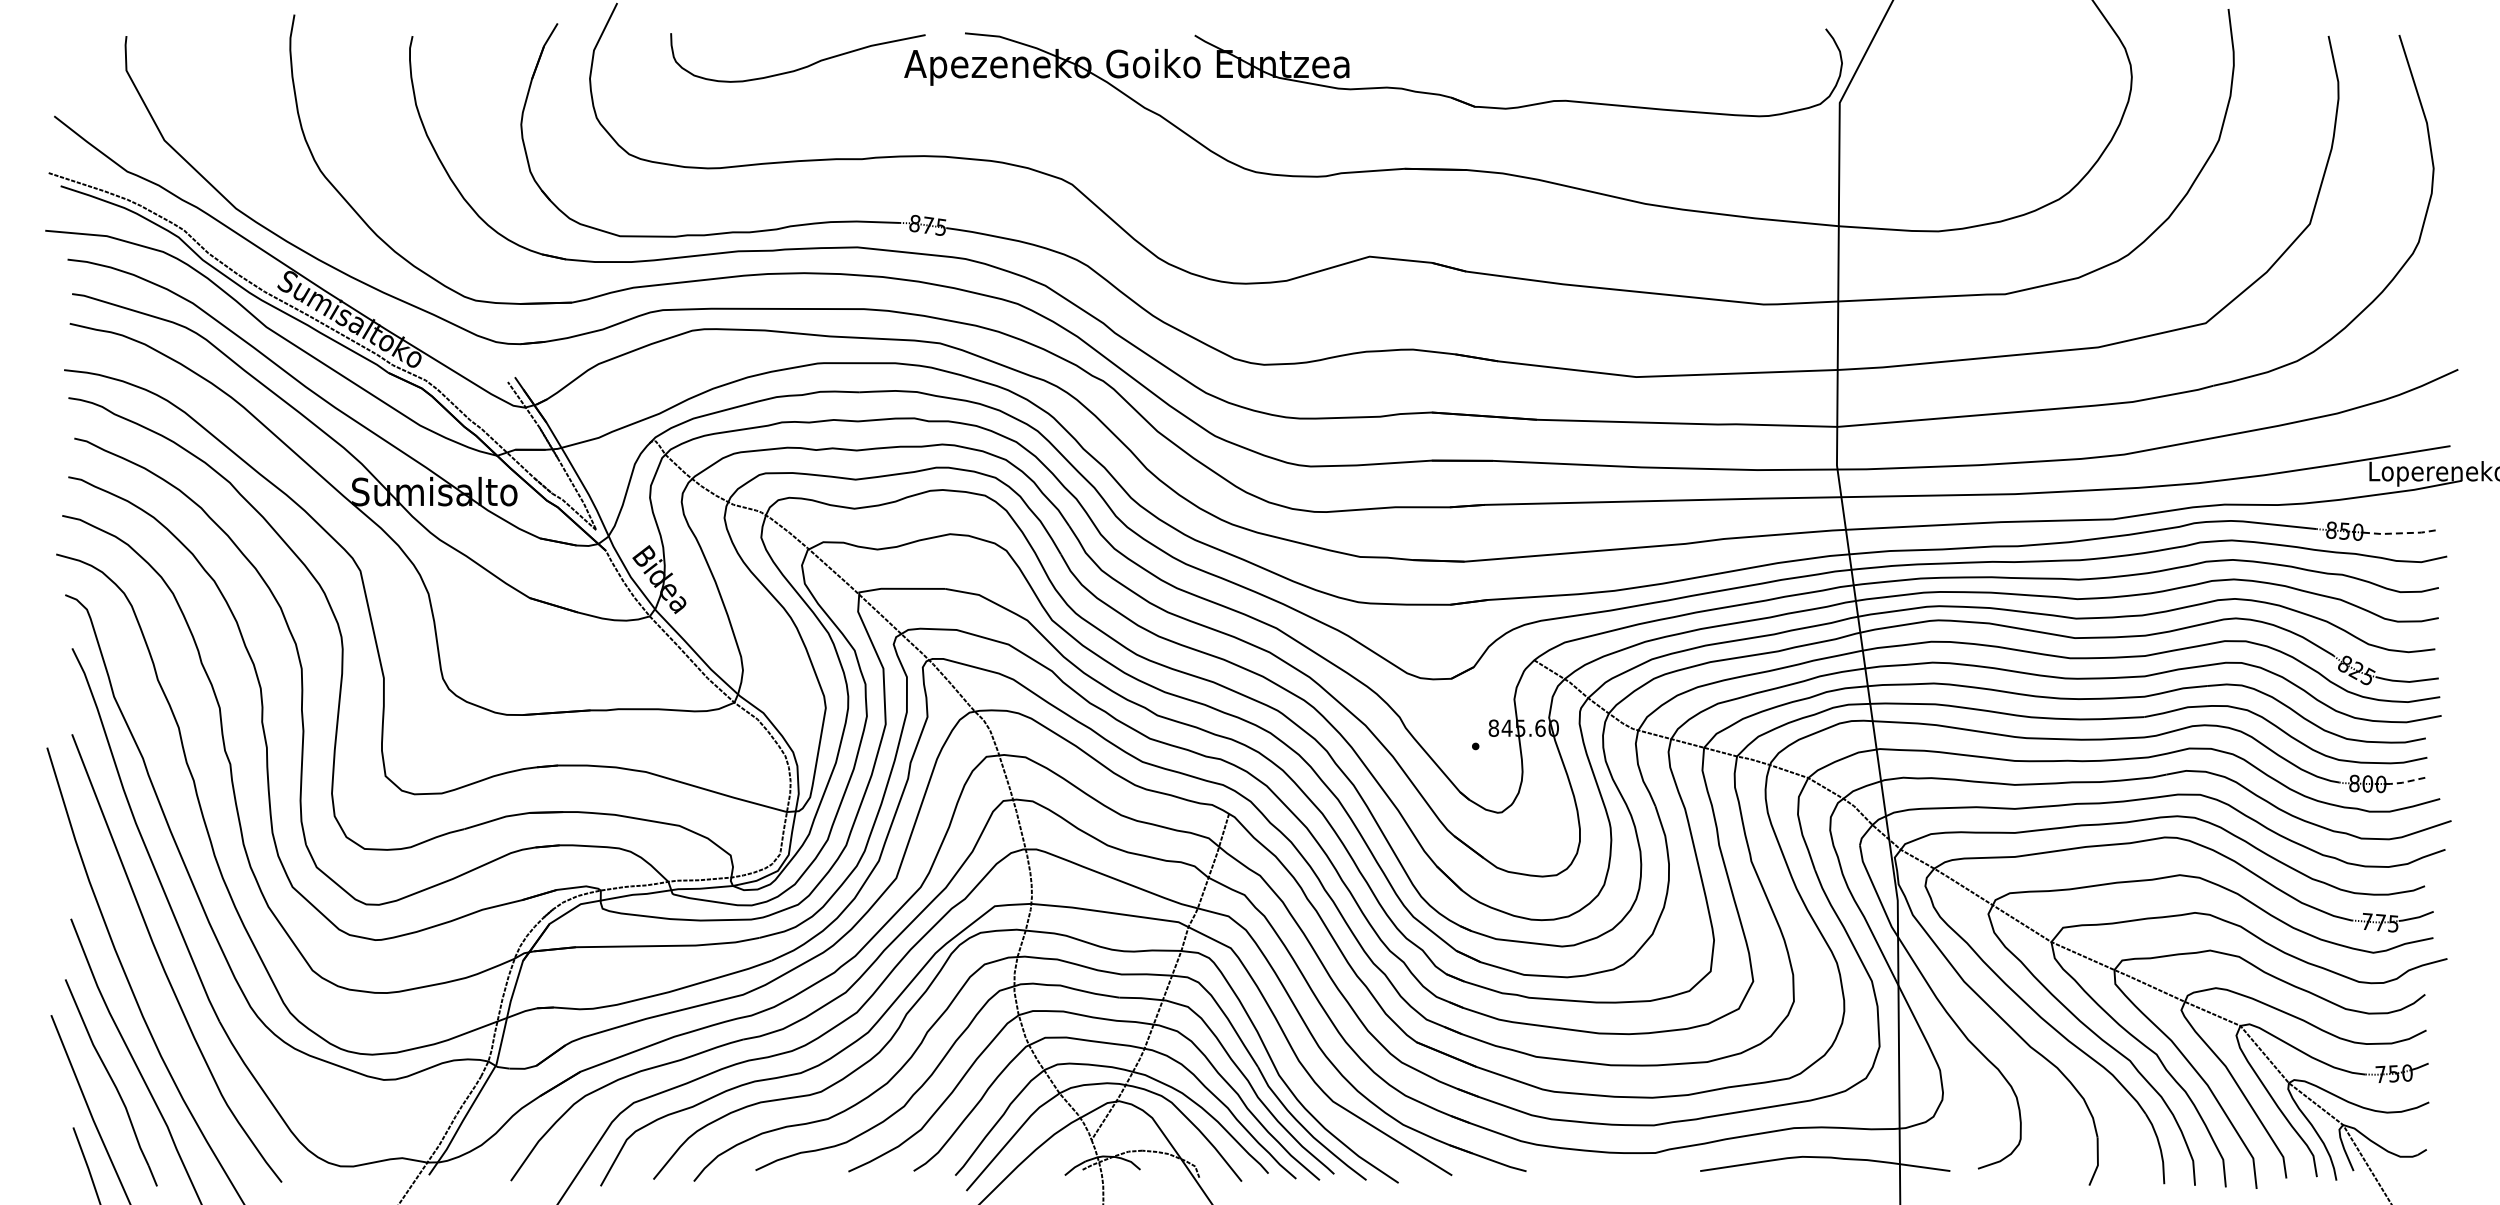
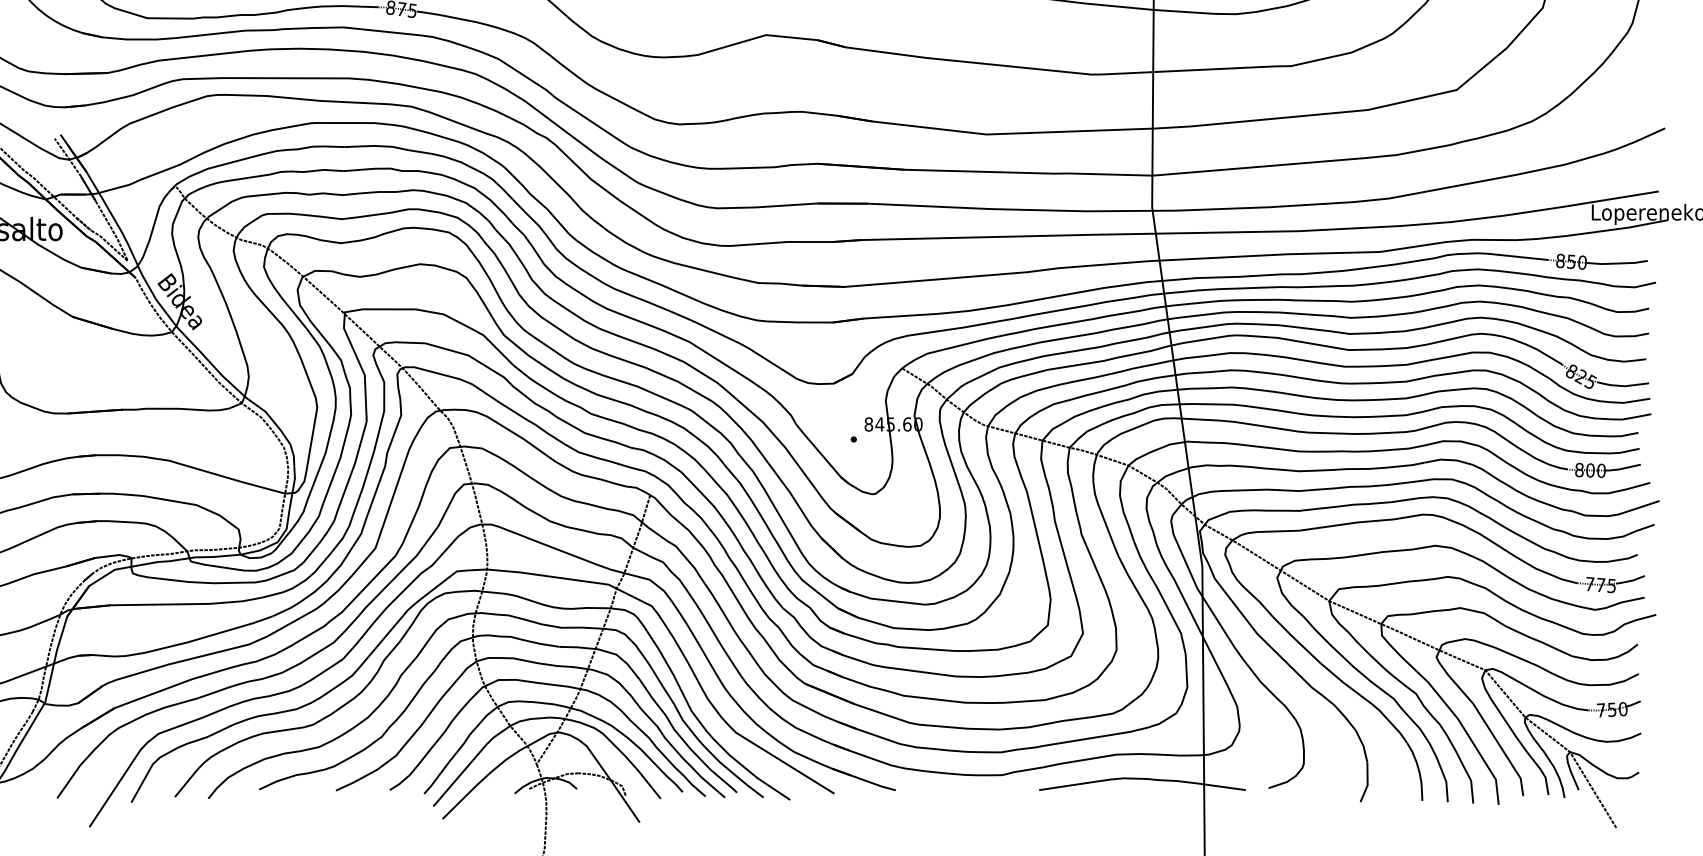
line: (2400, 533) -> (1617, 263), dashed -> solid
line: (2405, 781) -> (1621, 468), dashed -> solid

